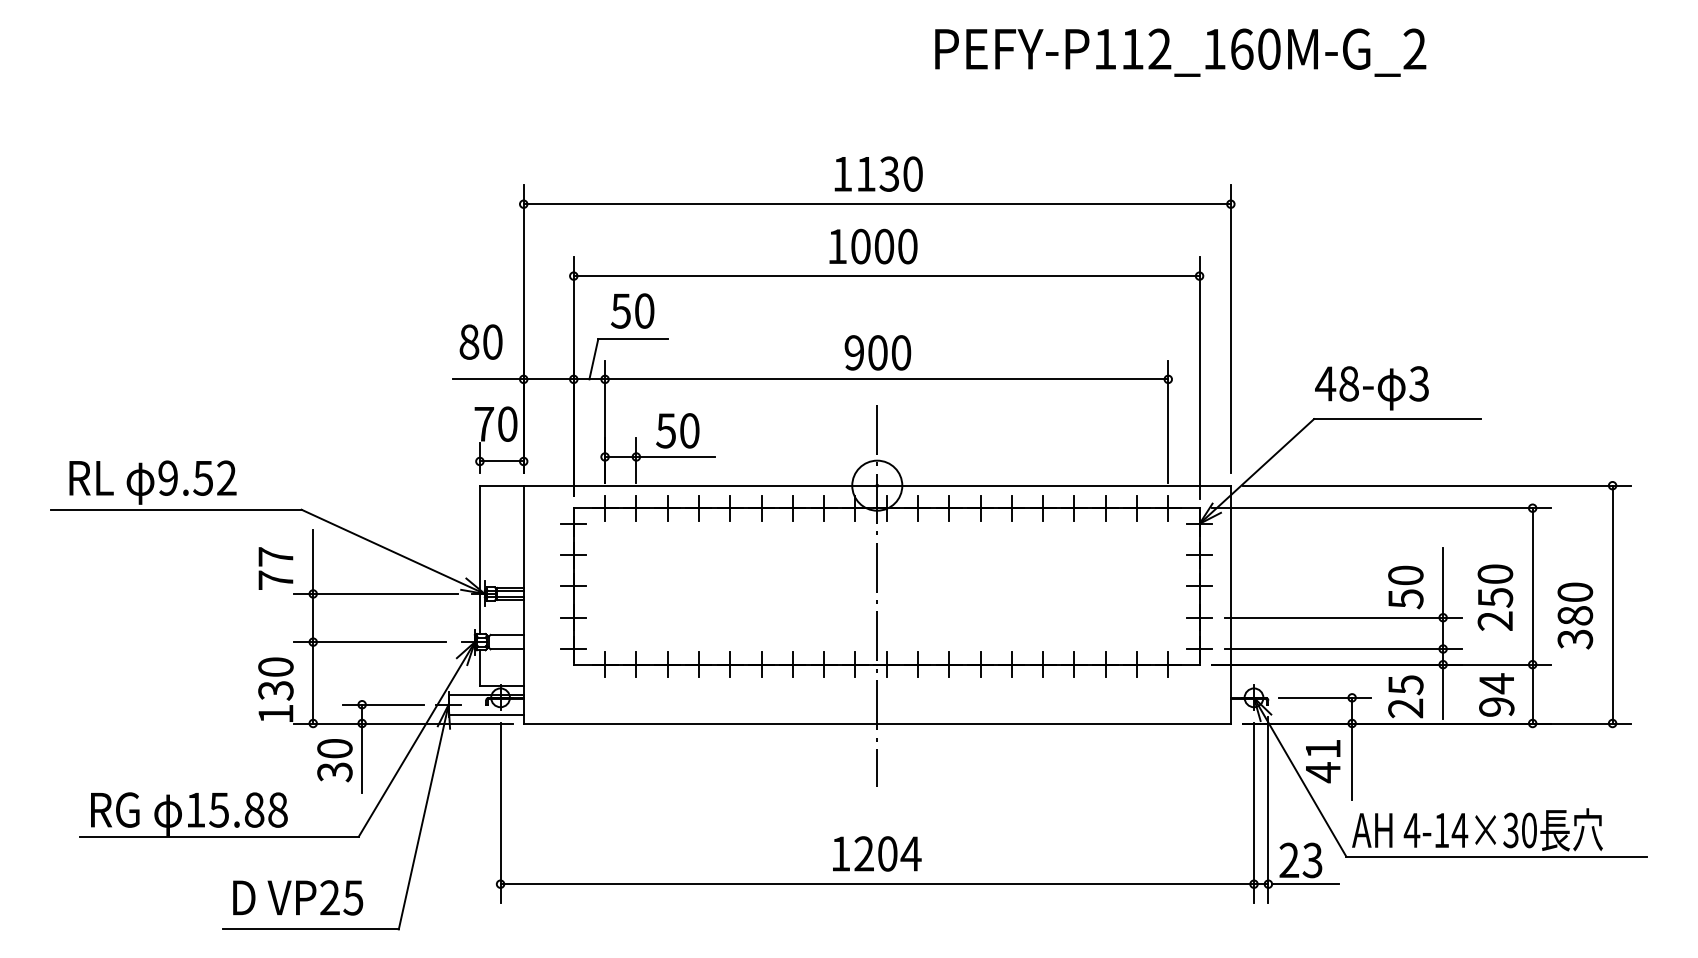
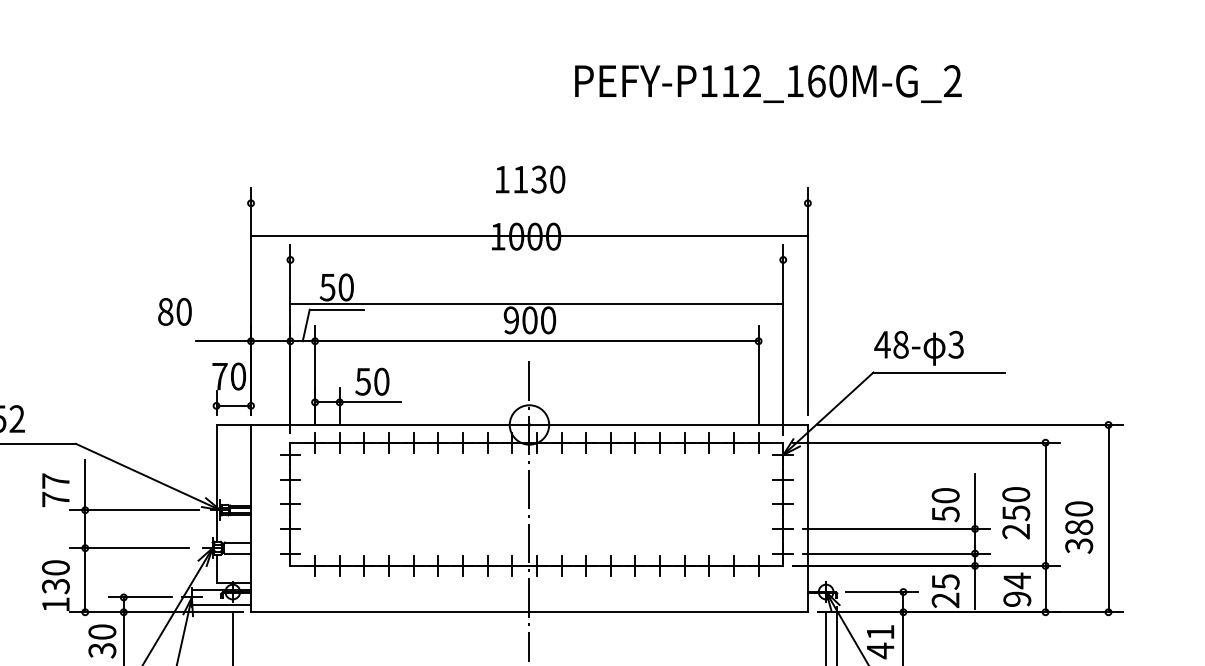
line: (876, 204) -> (528, 236), moved
line: (886, 276) -> (536, 304), moved
text: (480, 341) -> (174, 311), moved

